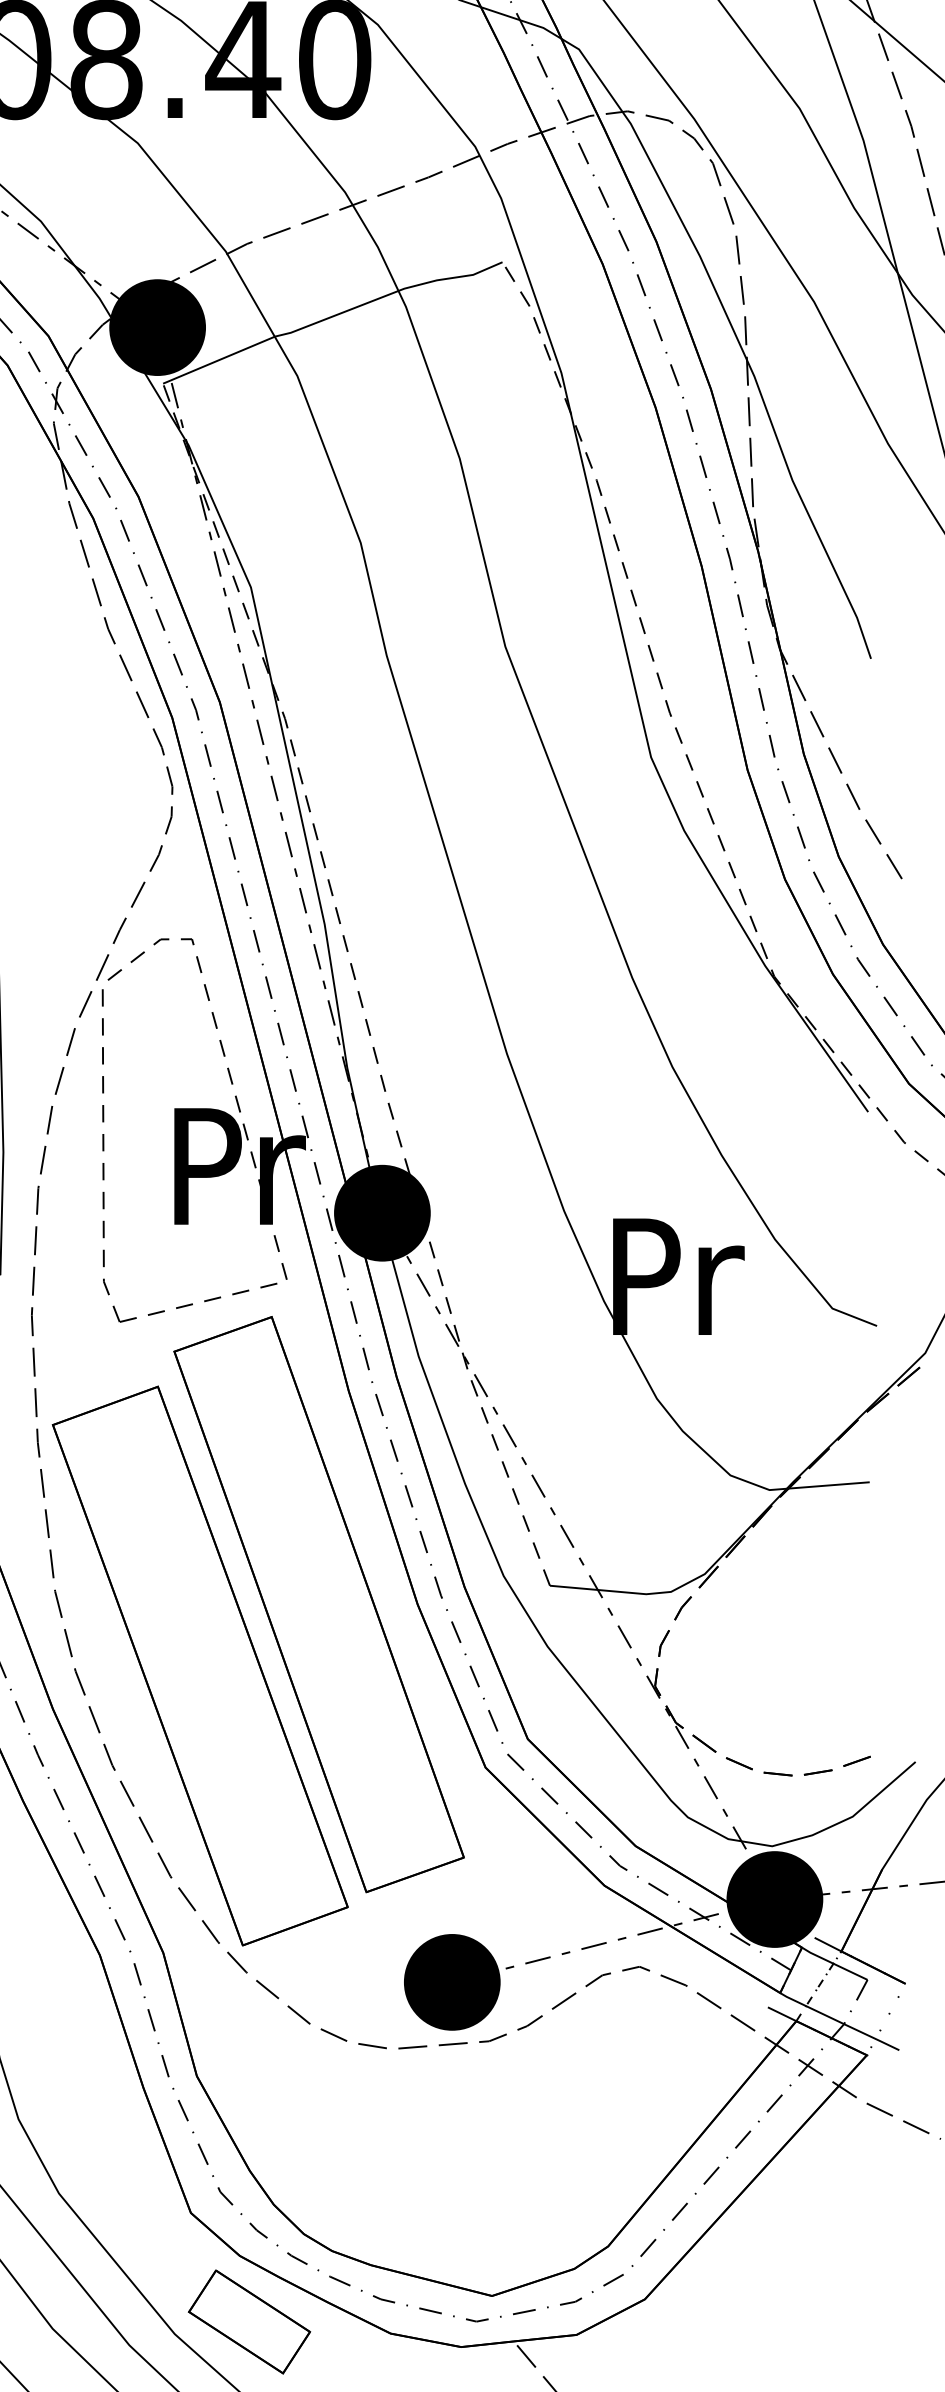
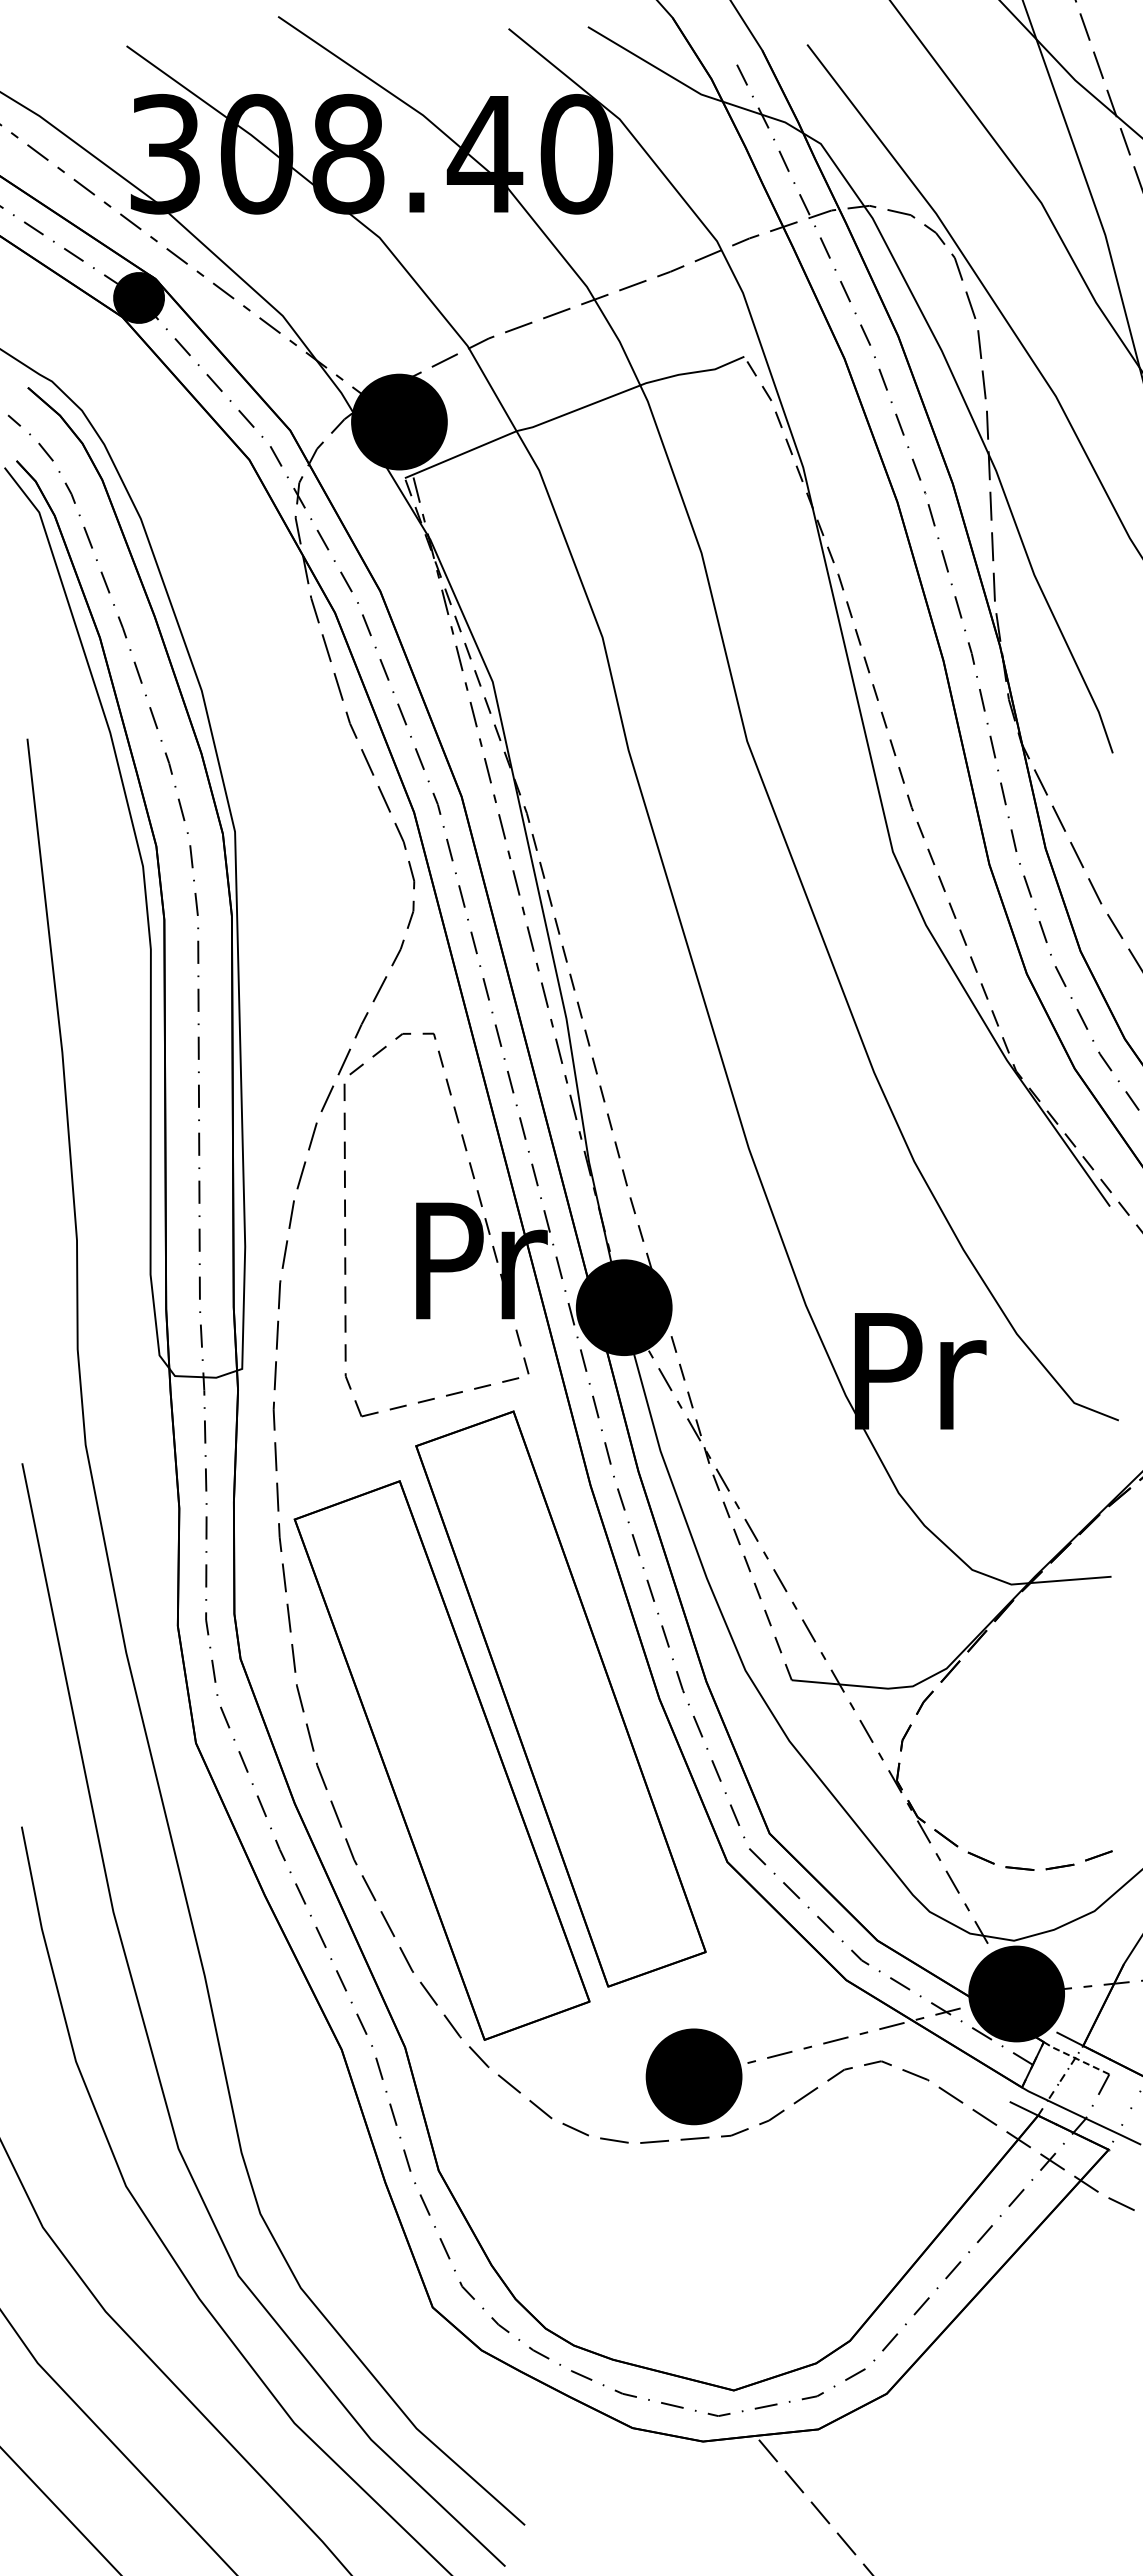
line: (834, 1964) -> (1076, 2058), solid -> dashed
part: (248, 2322) -> (490, 2416), removed

